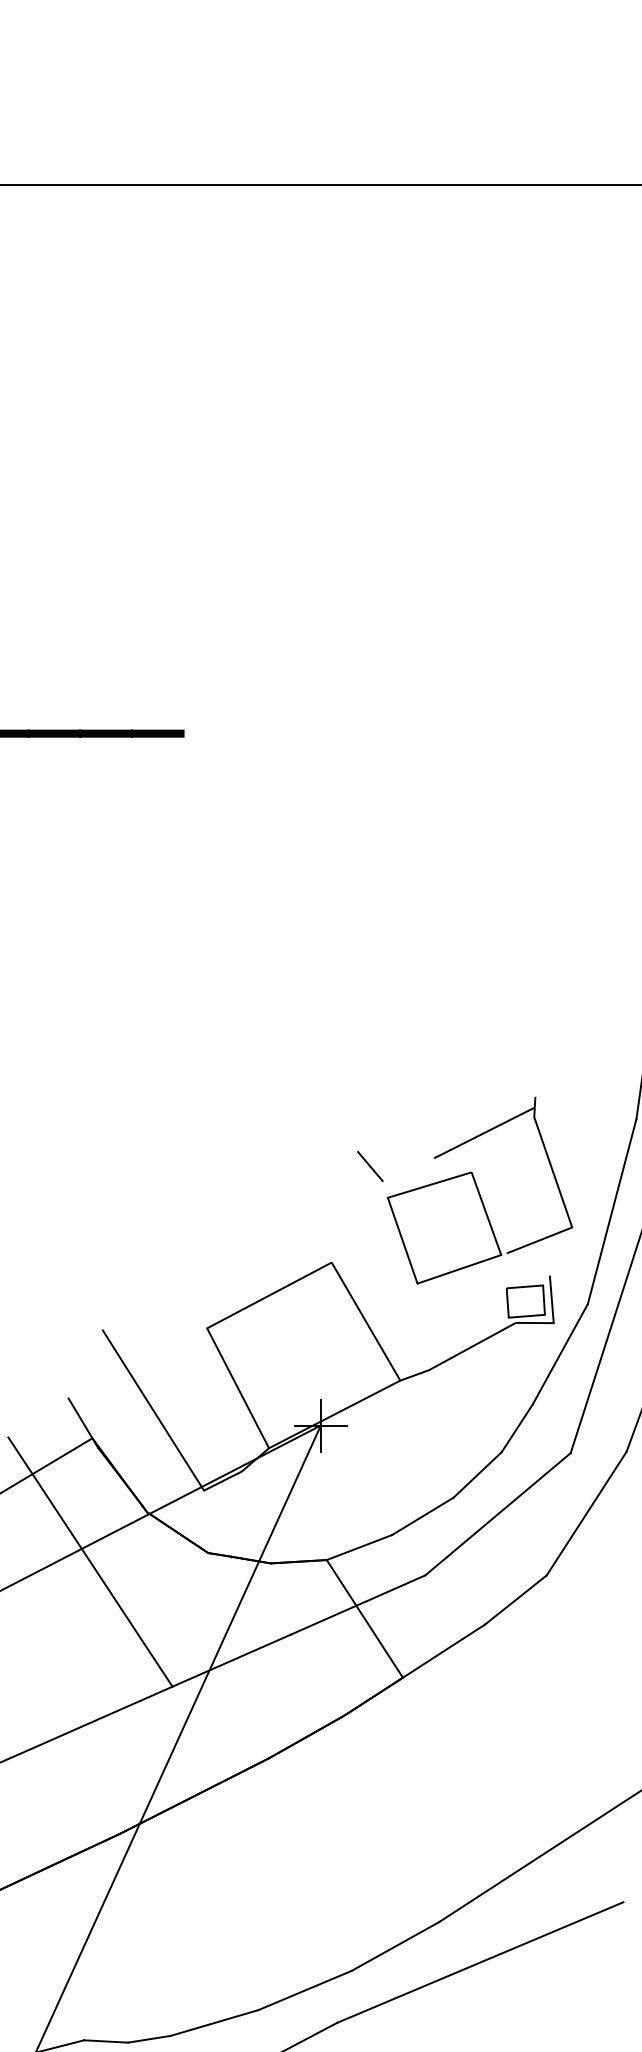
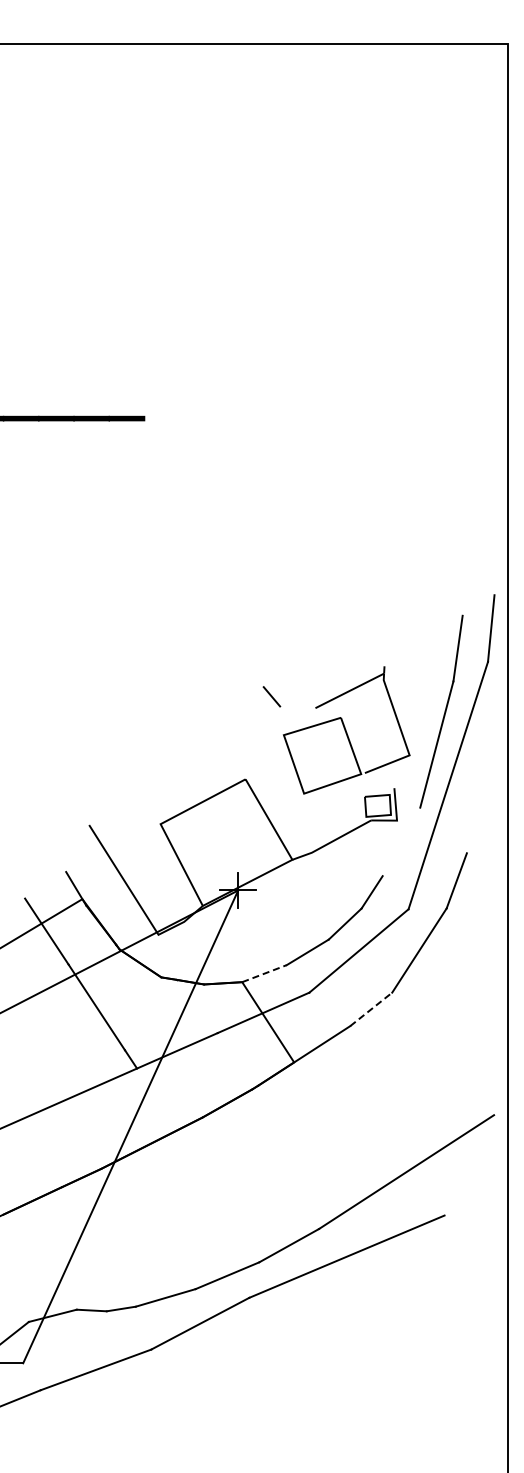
line: (369, 1166) -> (271, 696), moved
line: (560, 1353) -> (401, 841), removed
line: (359, 1547) -> (264, 973), solid -> dashed
line: (516, 1600) -> (371, 1009), solid -> dashed

